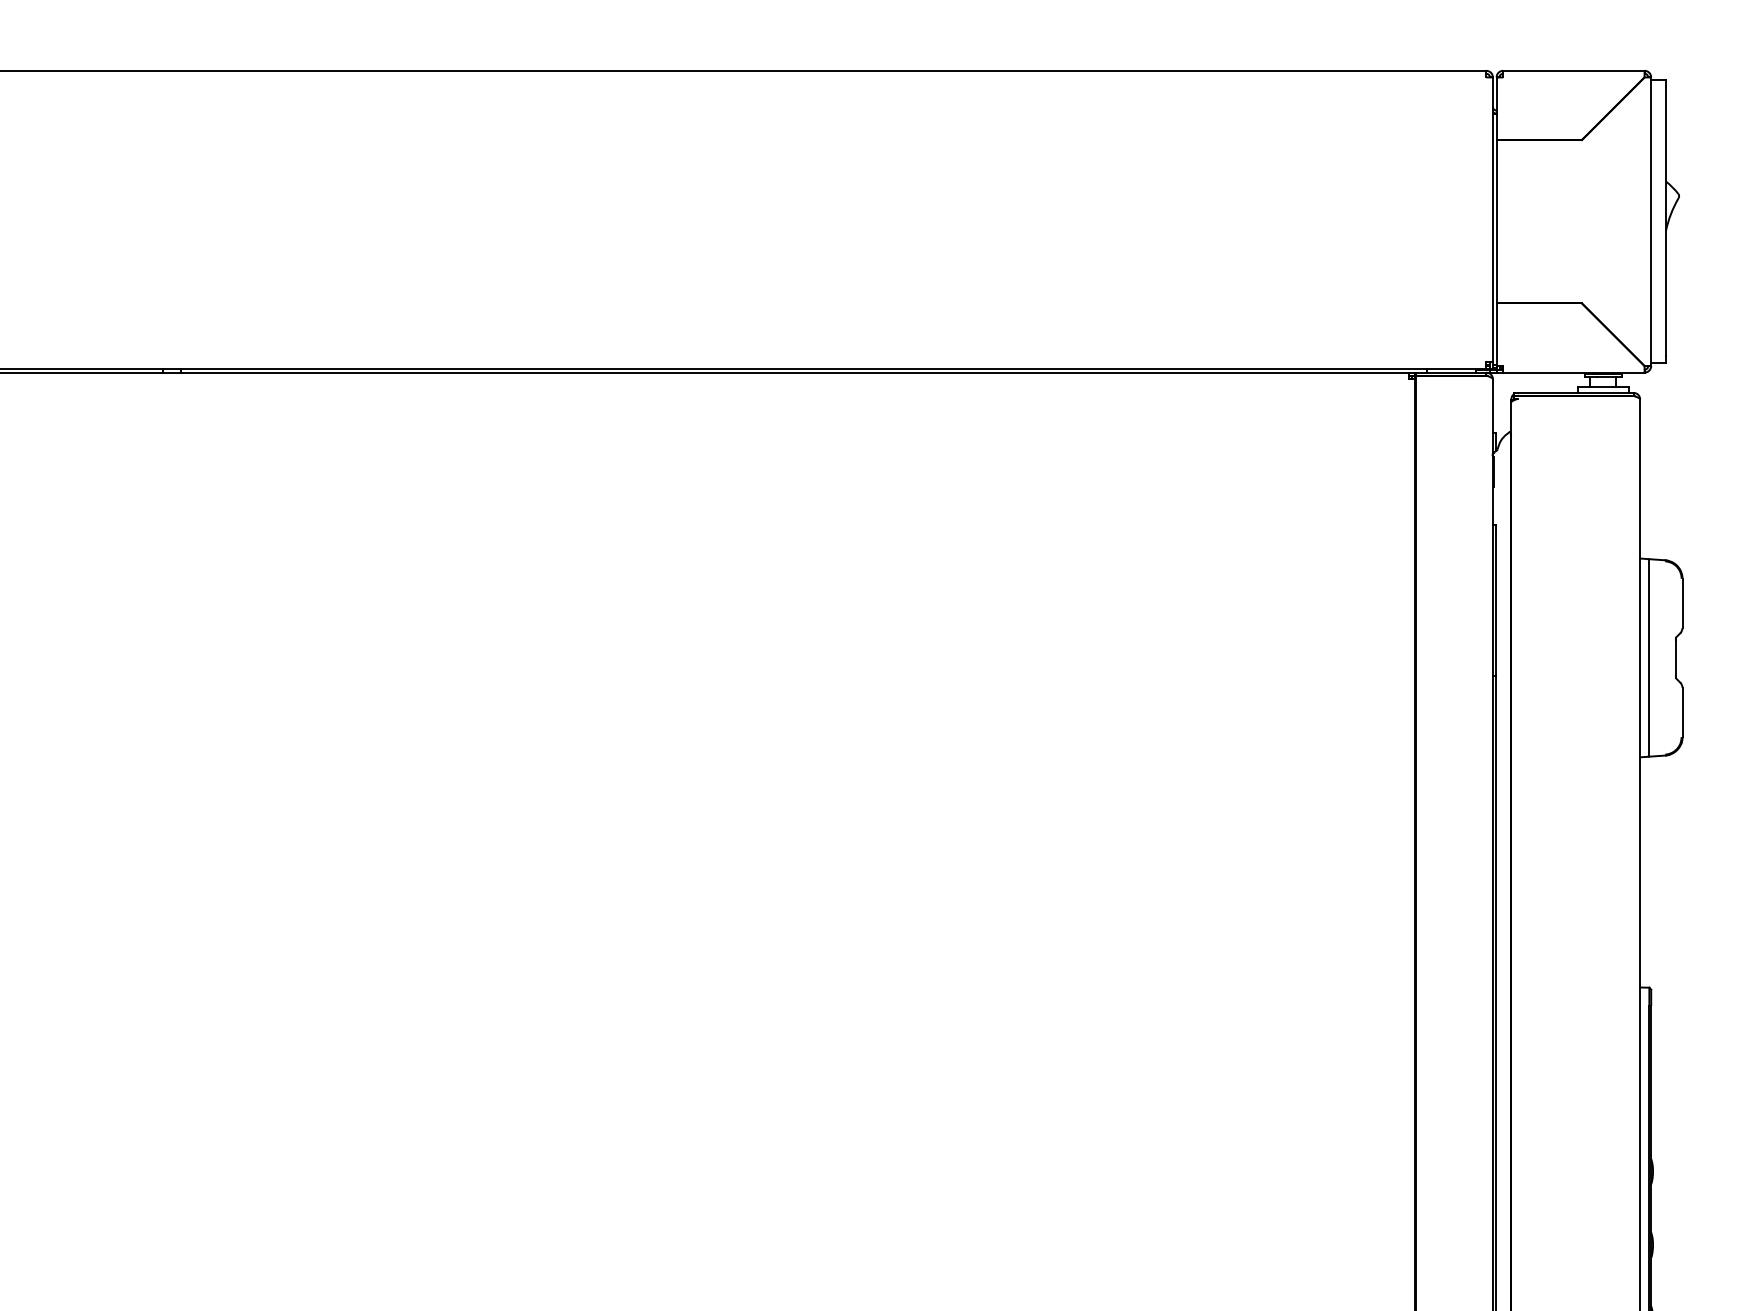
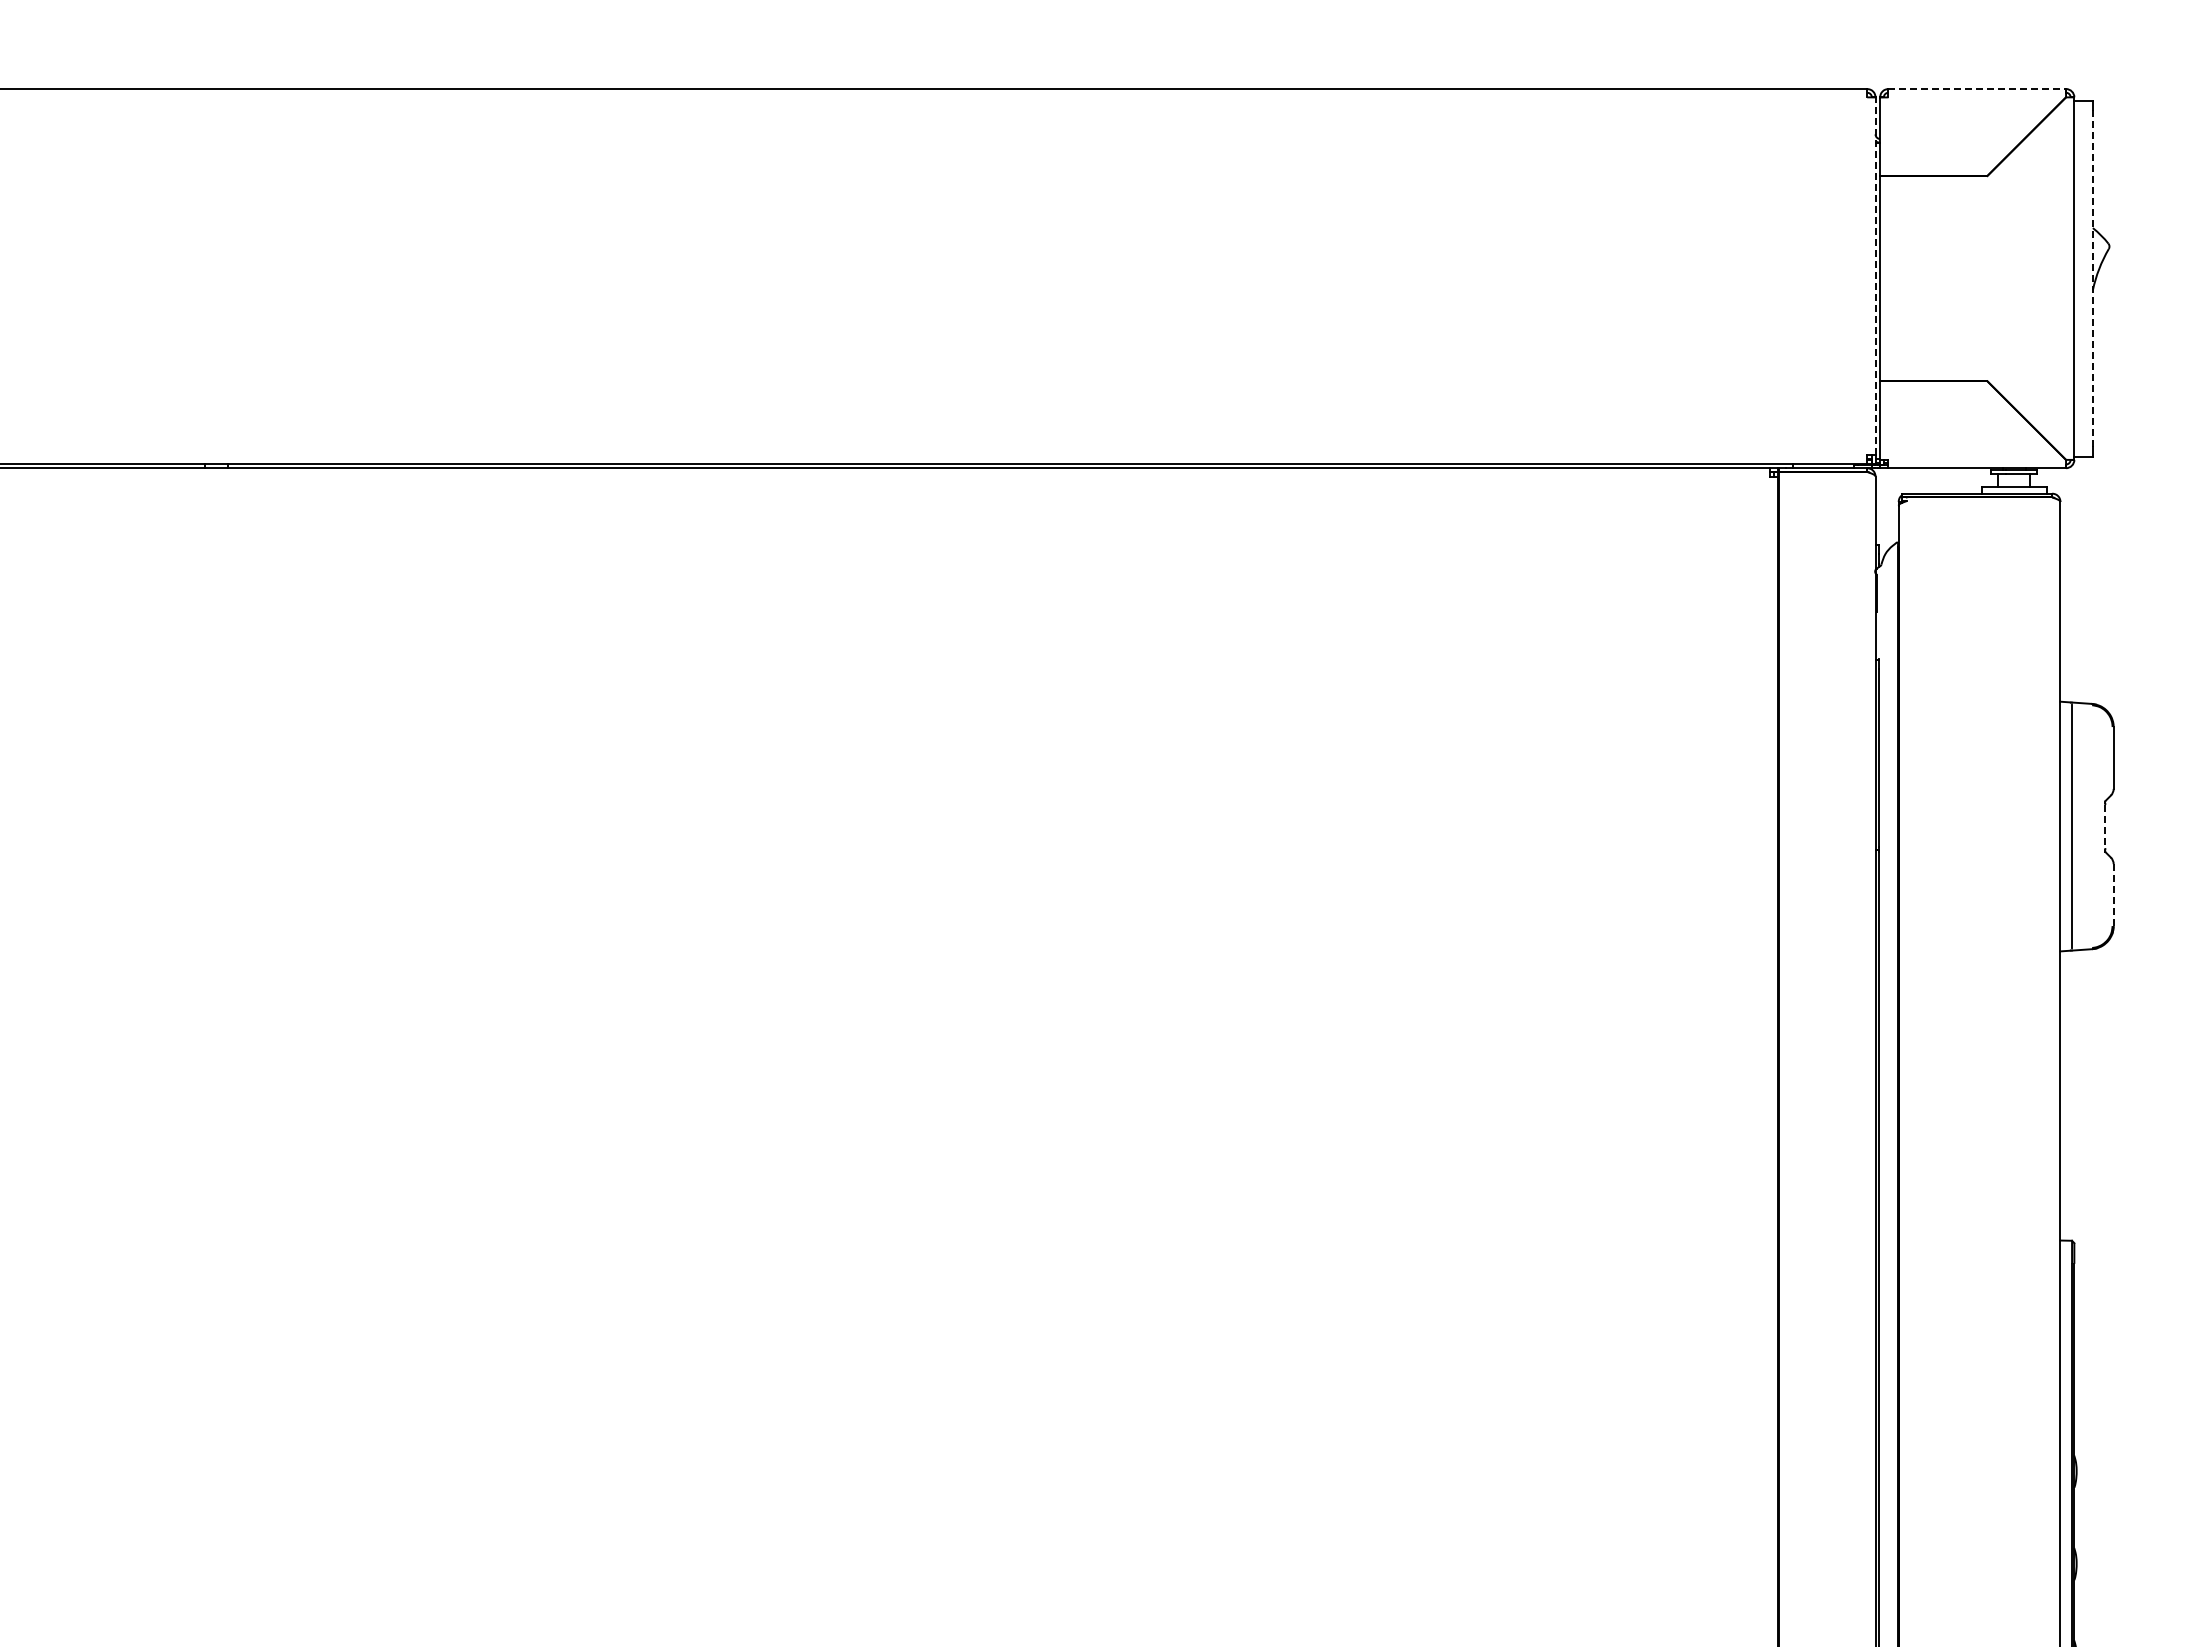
line: (1574, 71) -> (1977, 89), solid -> dashed
line: (1492, 220) -> (1875, 276), solid -> dashed
line: (1665, 221) -> (2092, 278), solid -> dashed
line: (1675, 657) -> (2105, 826), solid -> dashed
line: (1682, 712) -> (2113, 895), solid -> dashed

